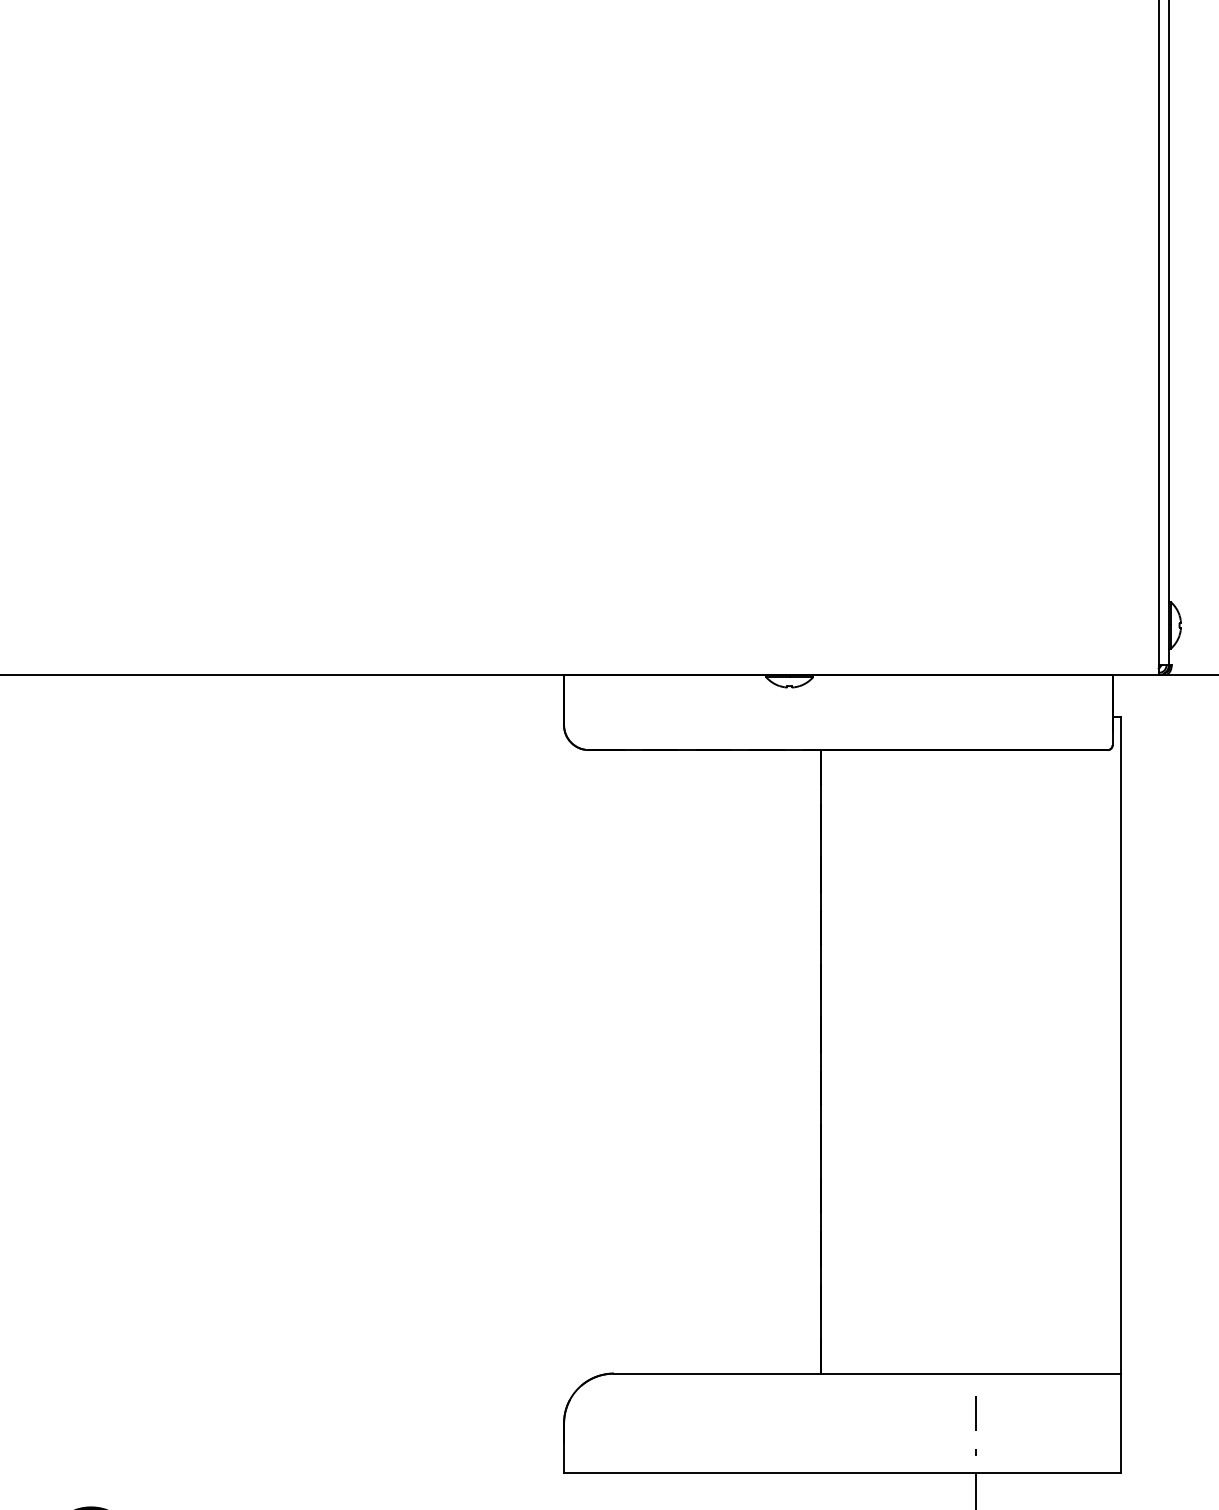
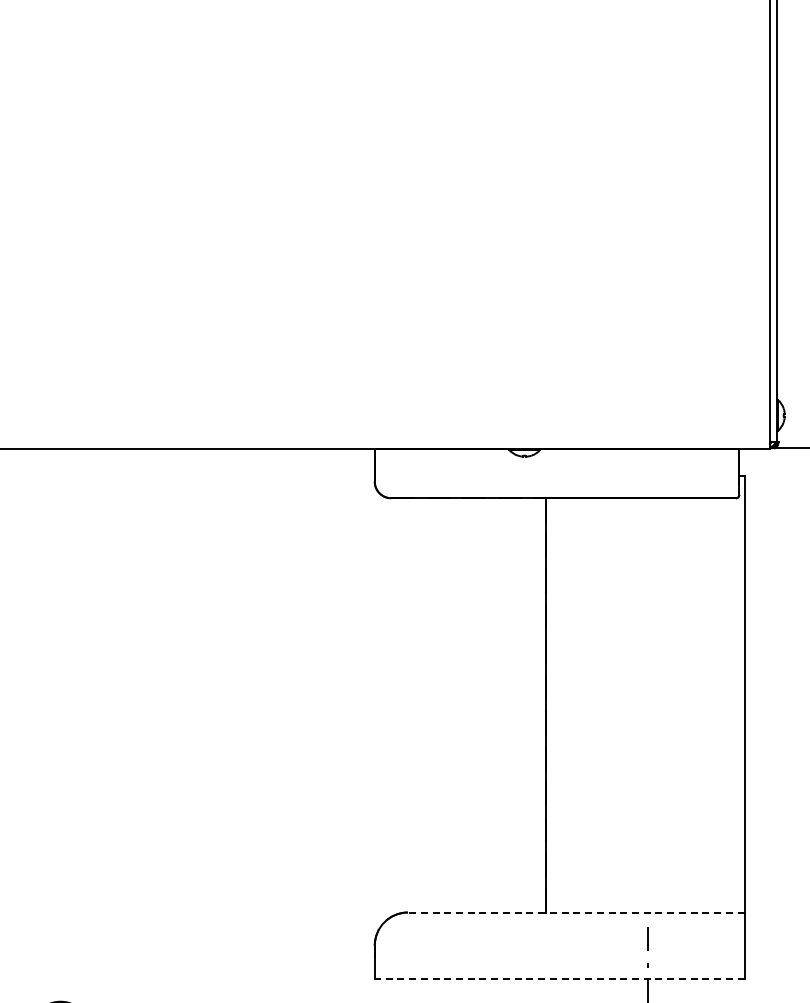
line: (866, 1373) -> (575, 912), solid -> dashed
line: (842, 1472) -> (559, 978), solid -> dashed

